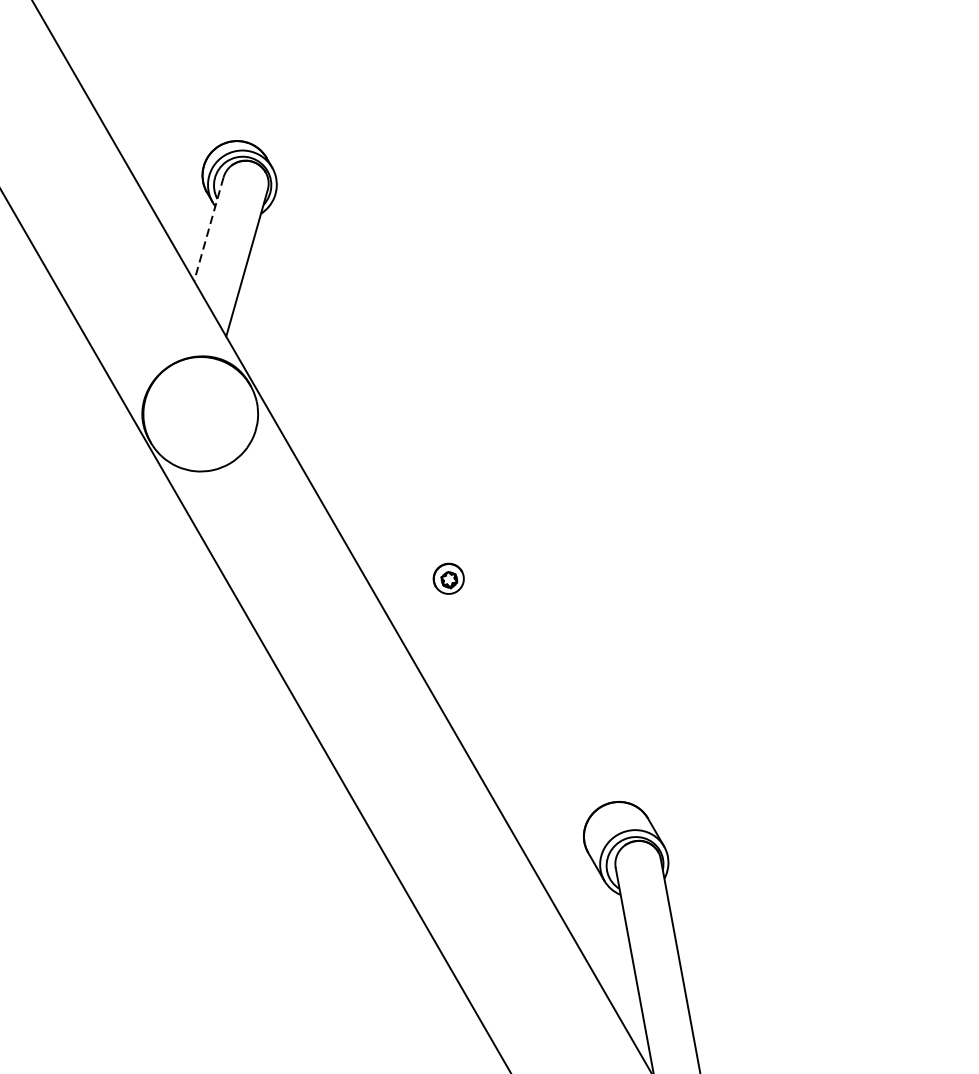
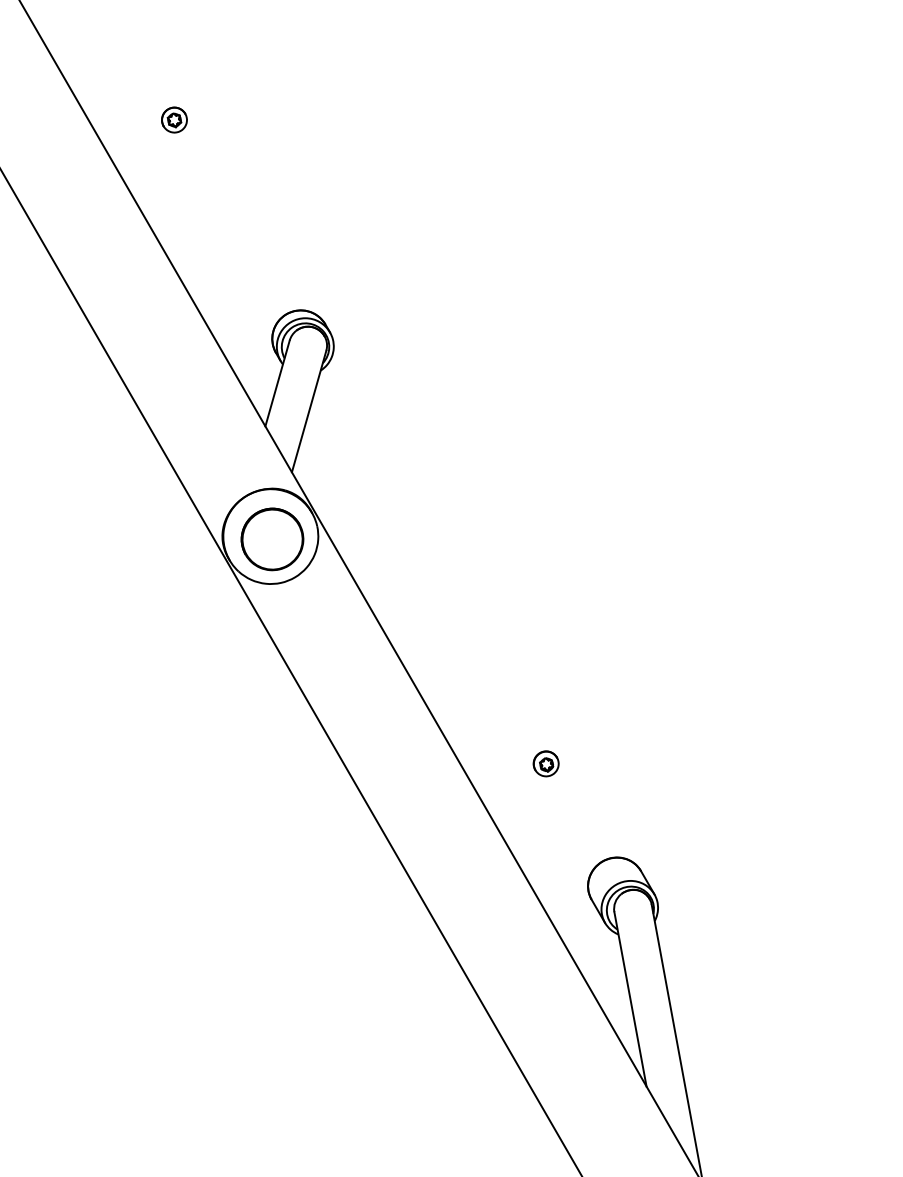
line: (208, 229) -> (277, 383), dashed -> solid
part: (202, 417) -> (272, 539), added
part: (447, 578) -> (545, 763), moved

